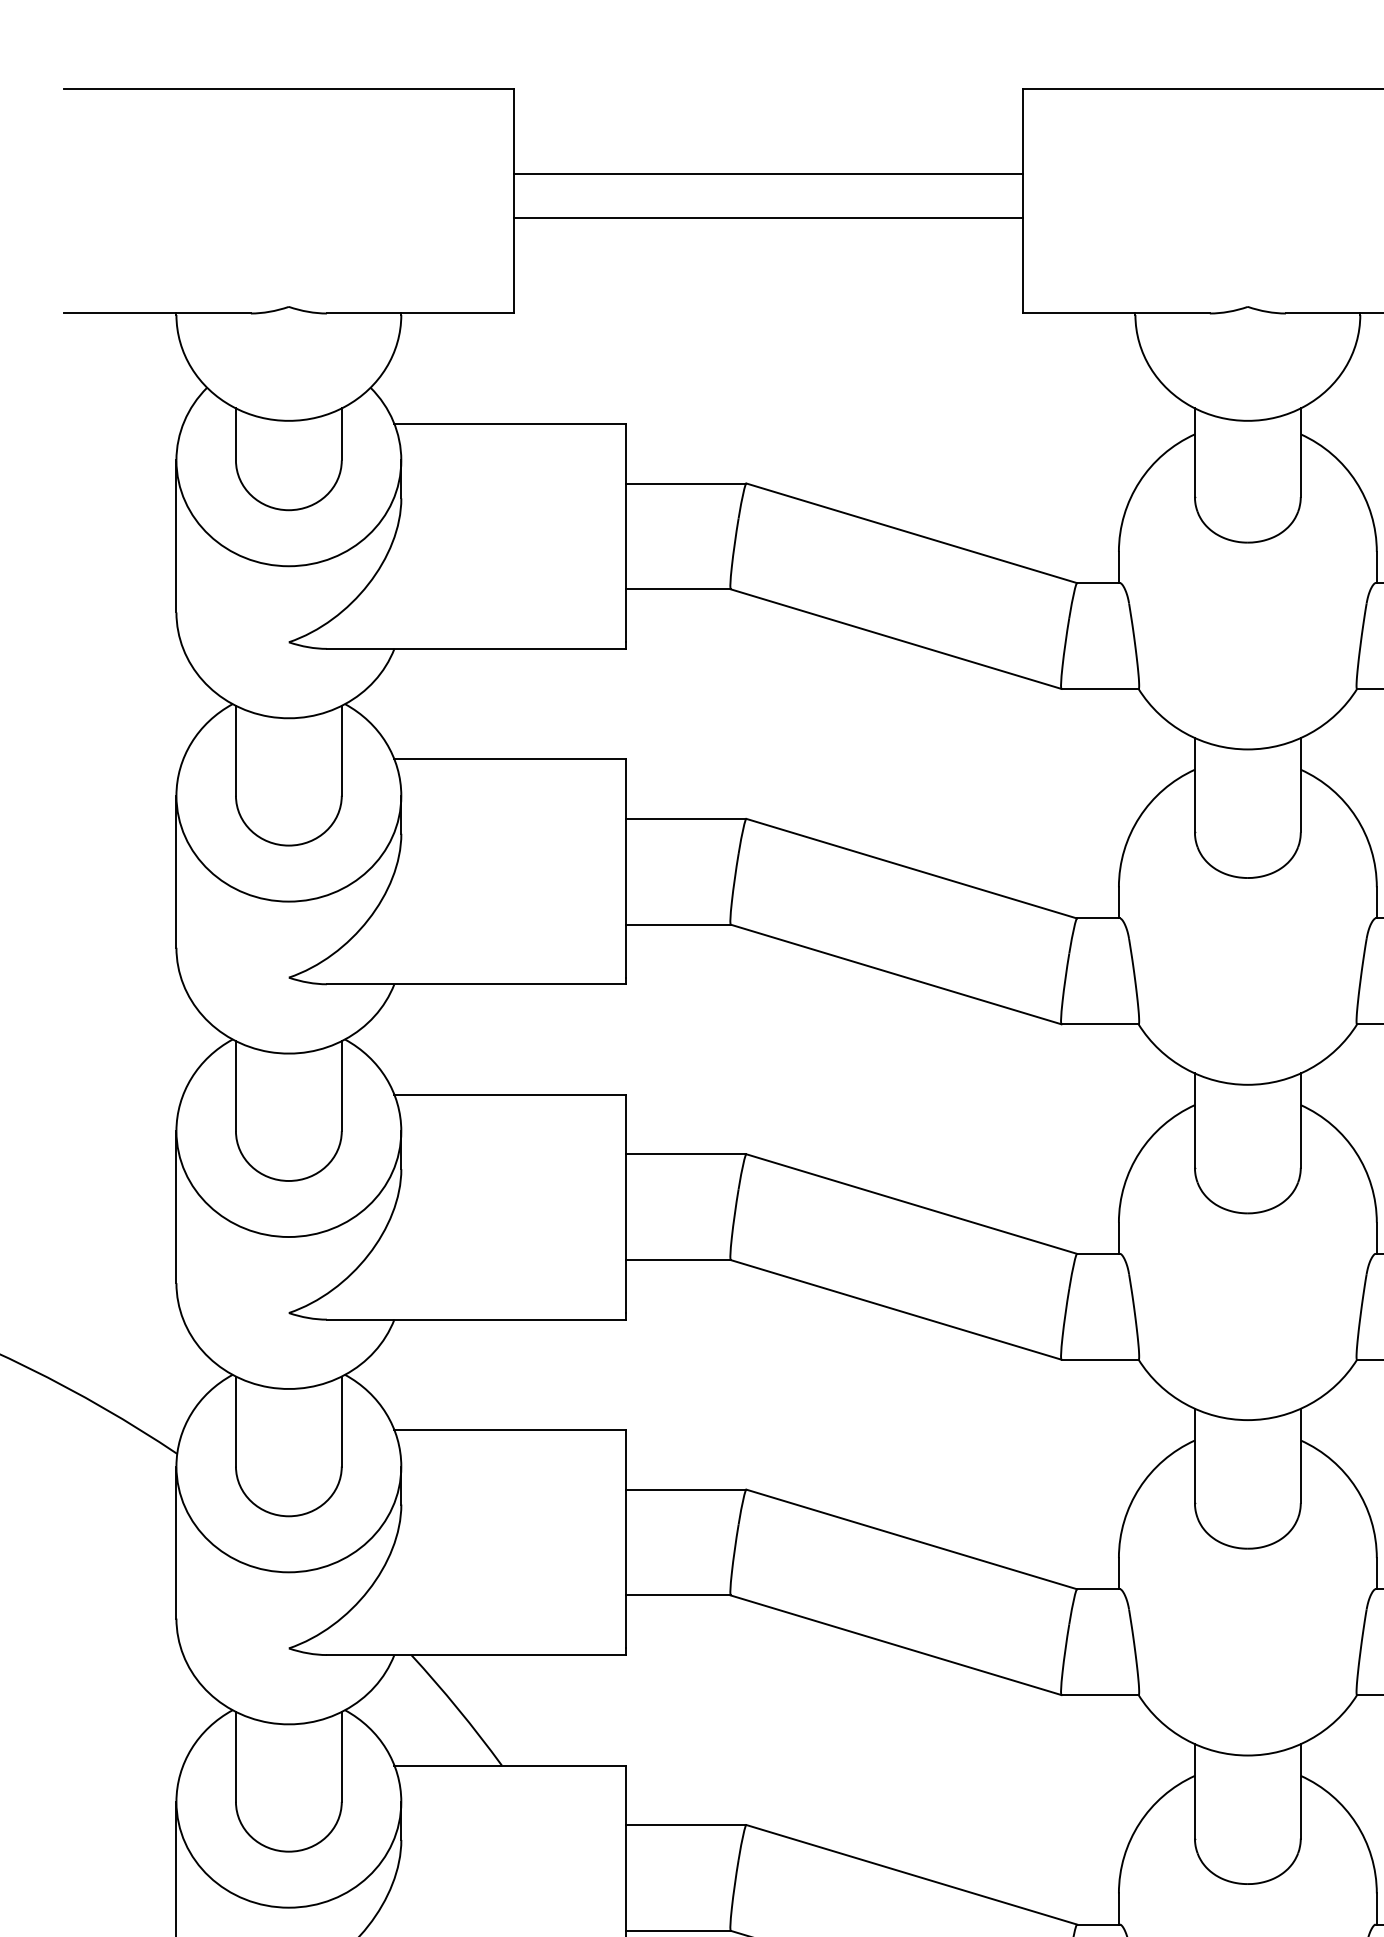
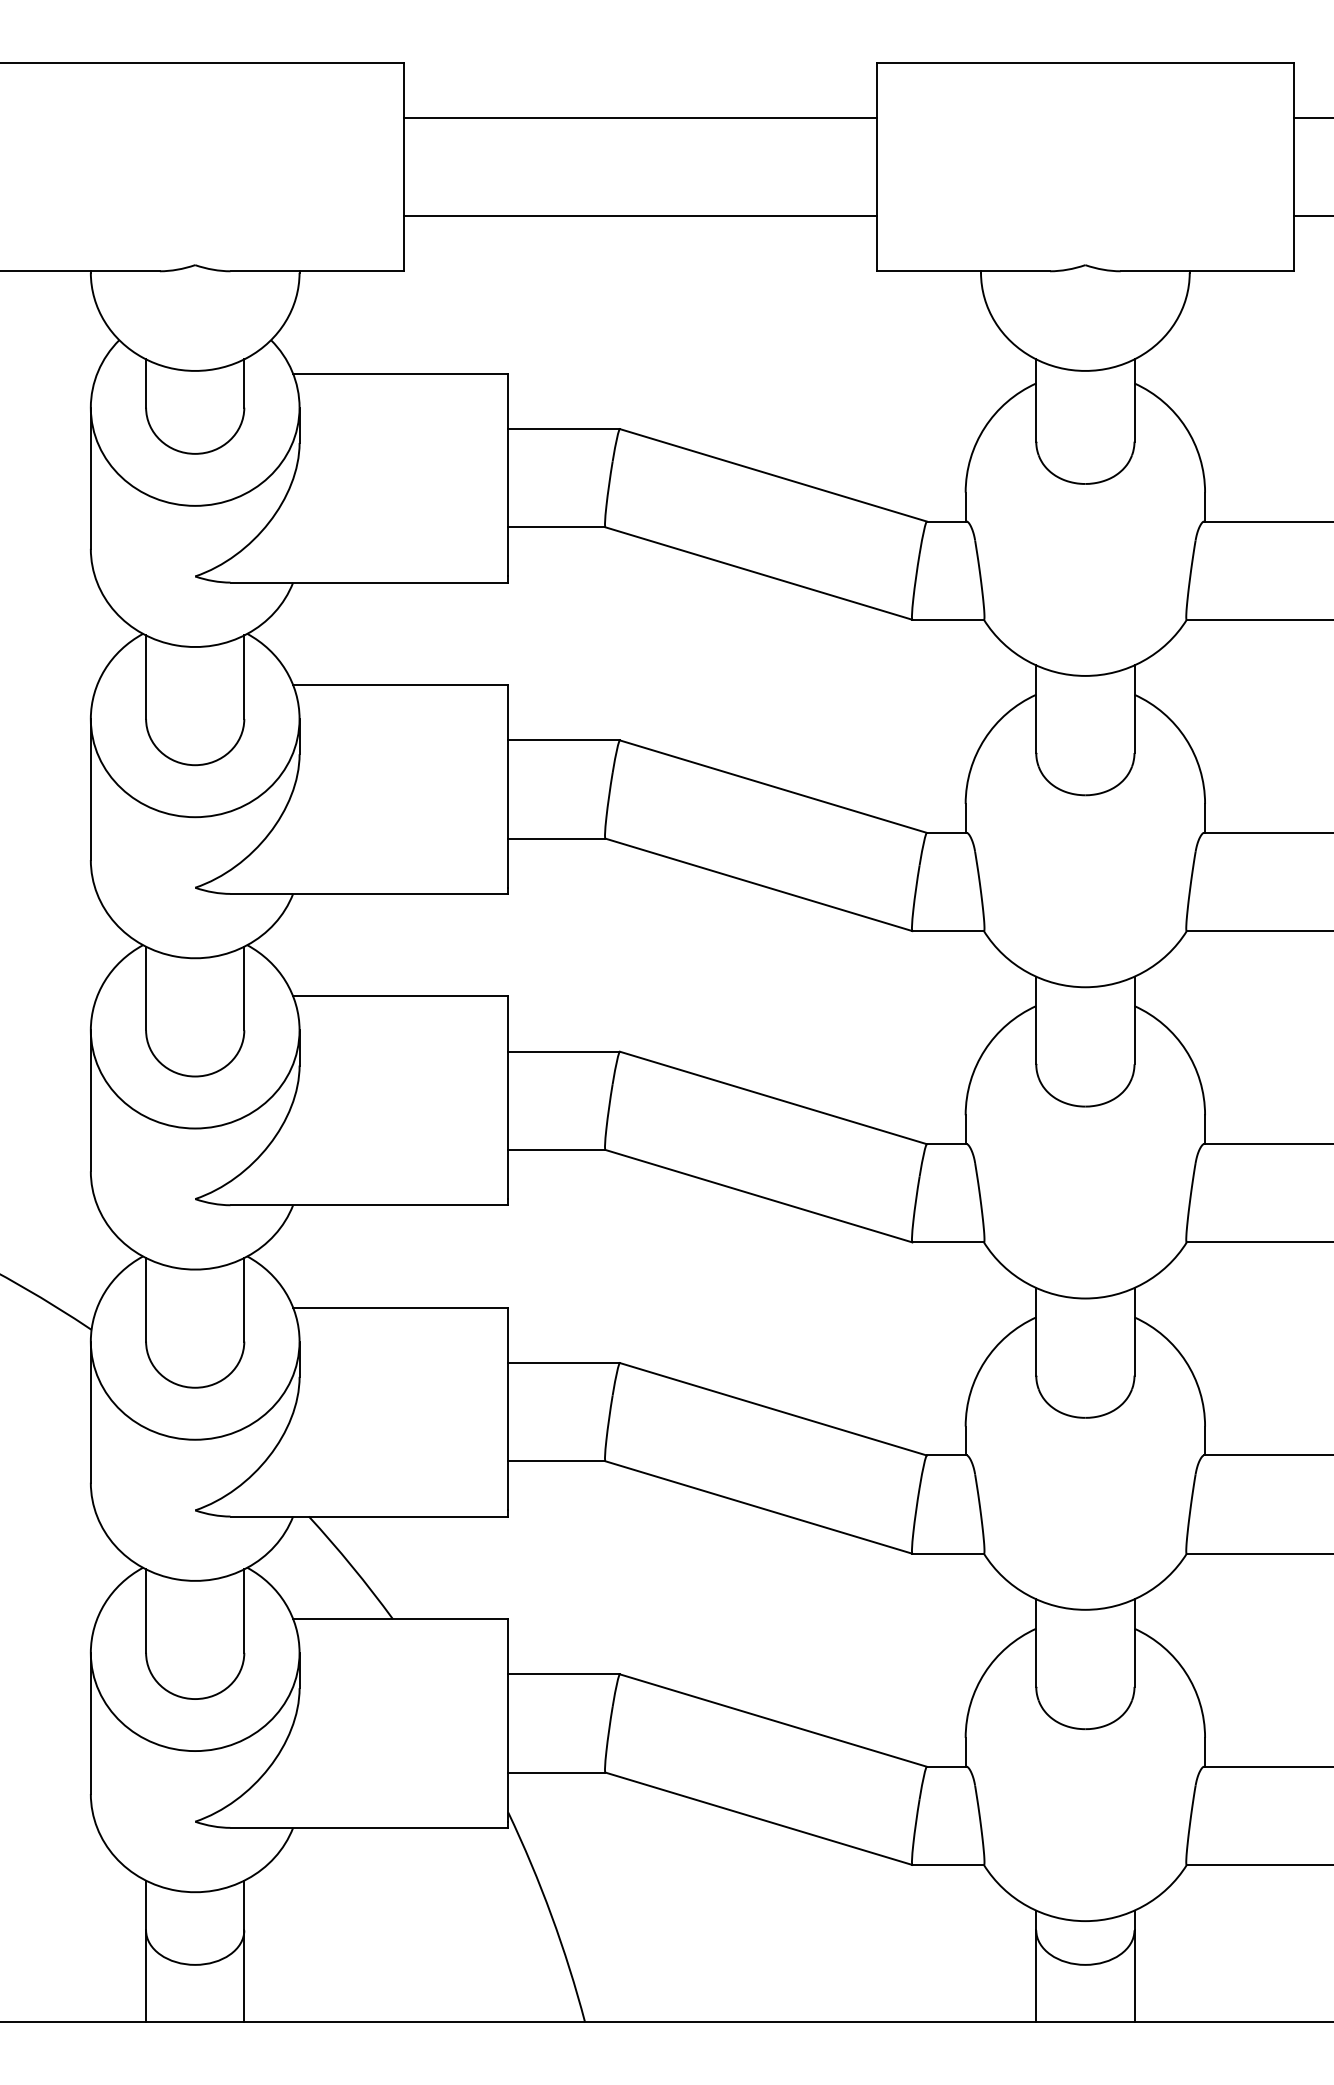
line: (767, 174) -> (639, 216), moved
line: (767, 217) -> (639, 117), moved

